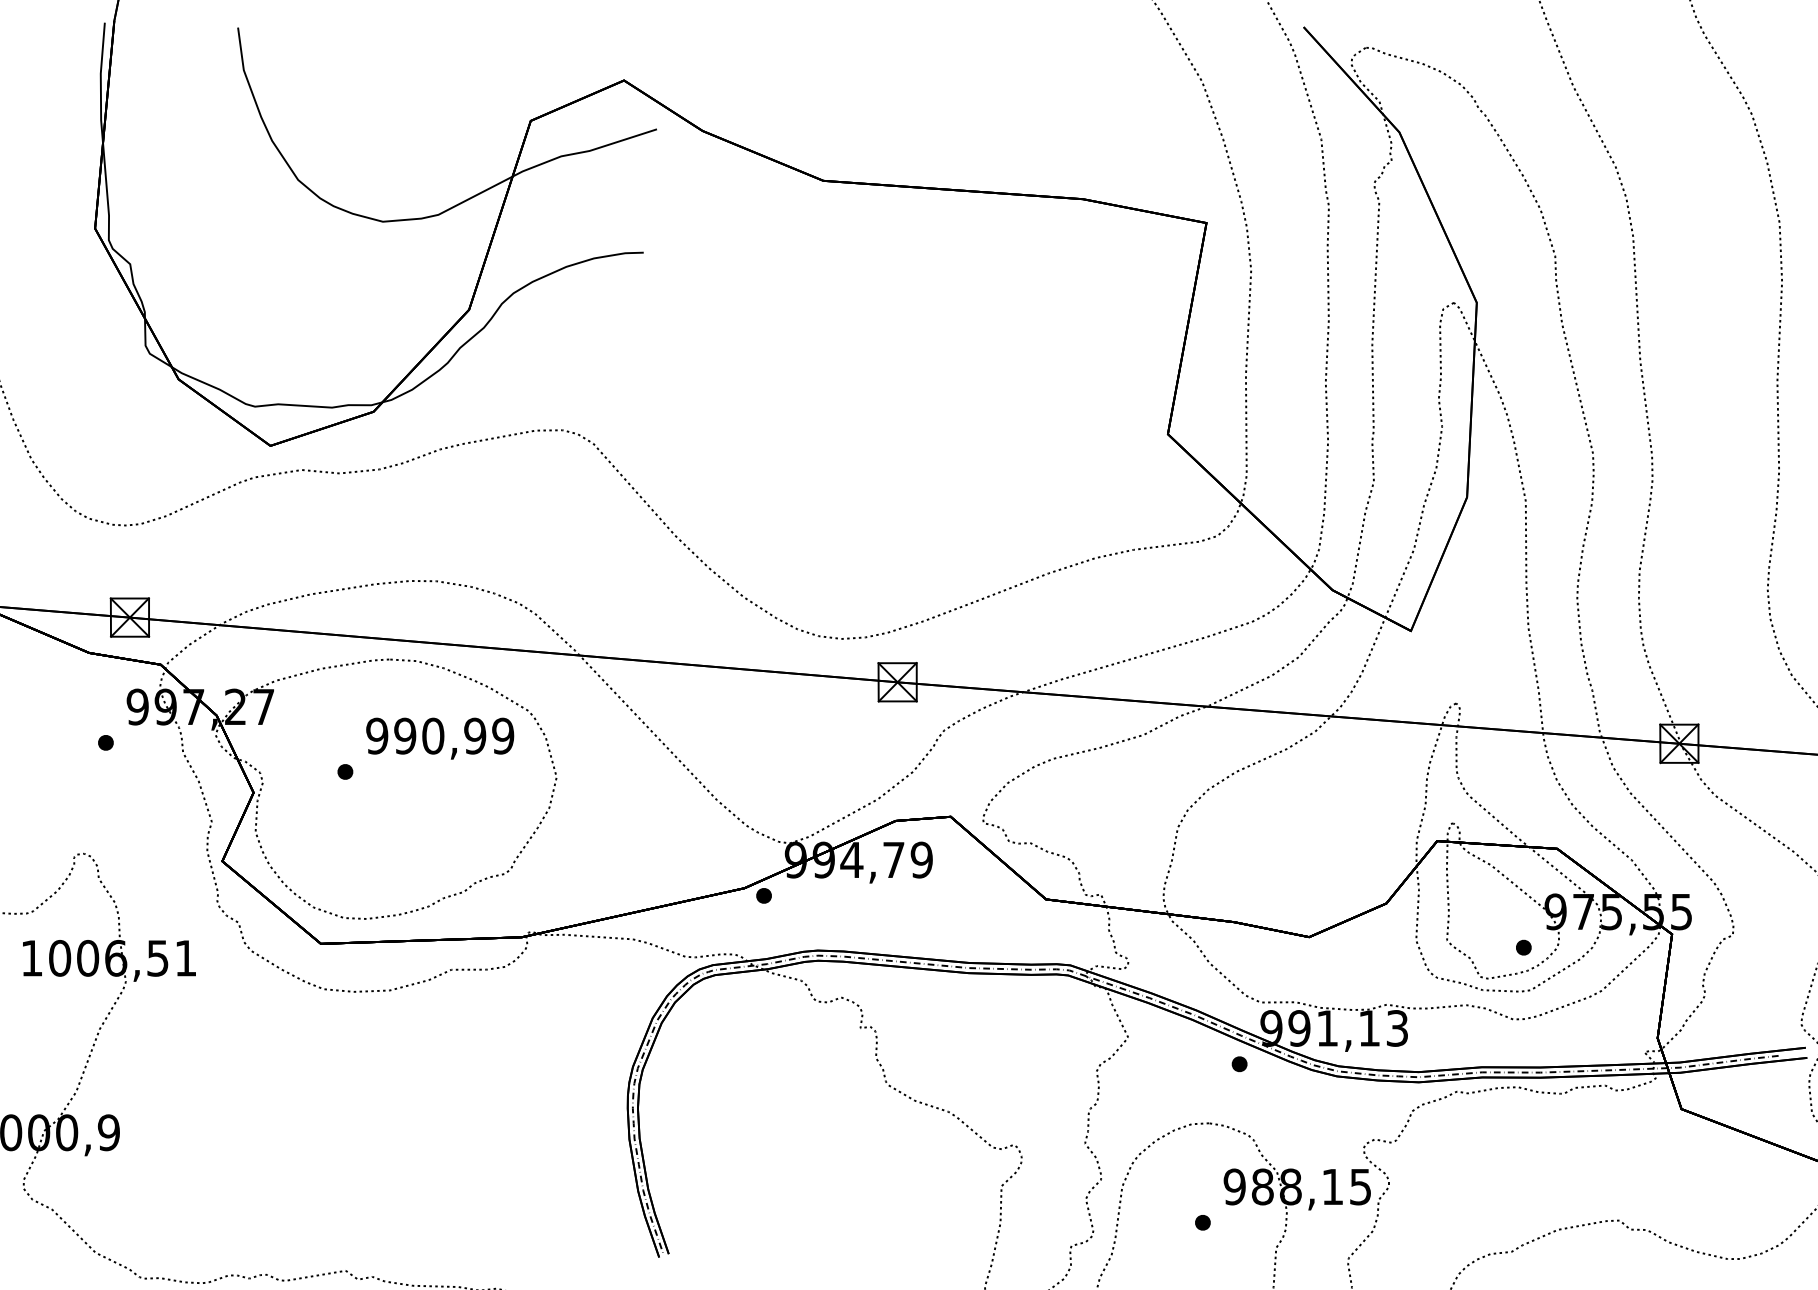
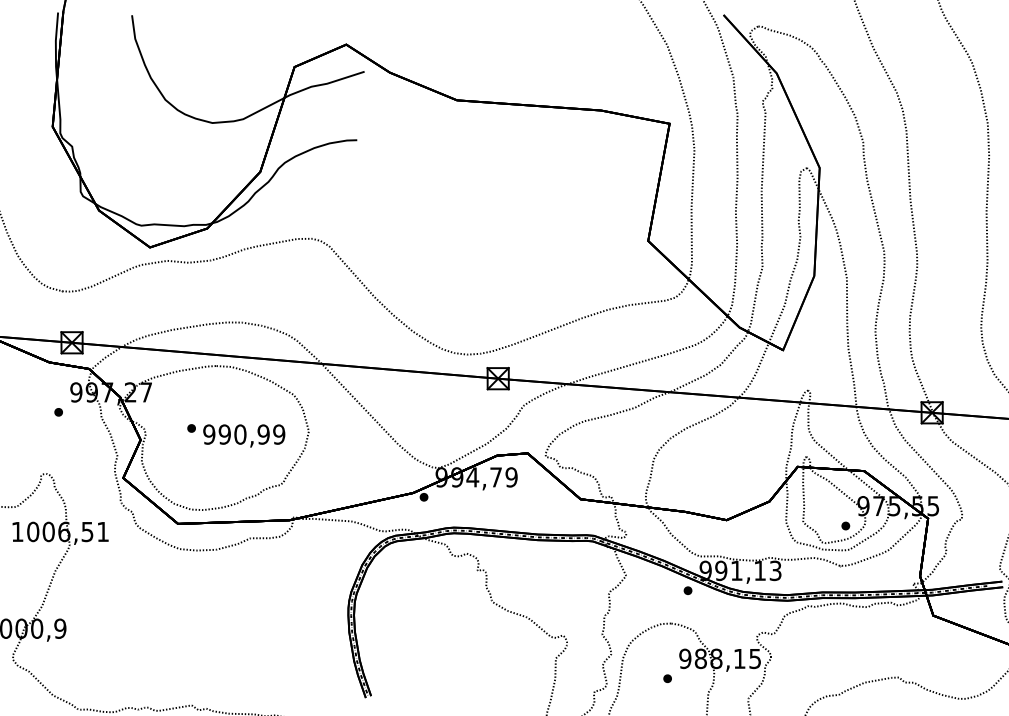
text: (440, 737) -> (244, 435), moved

